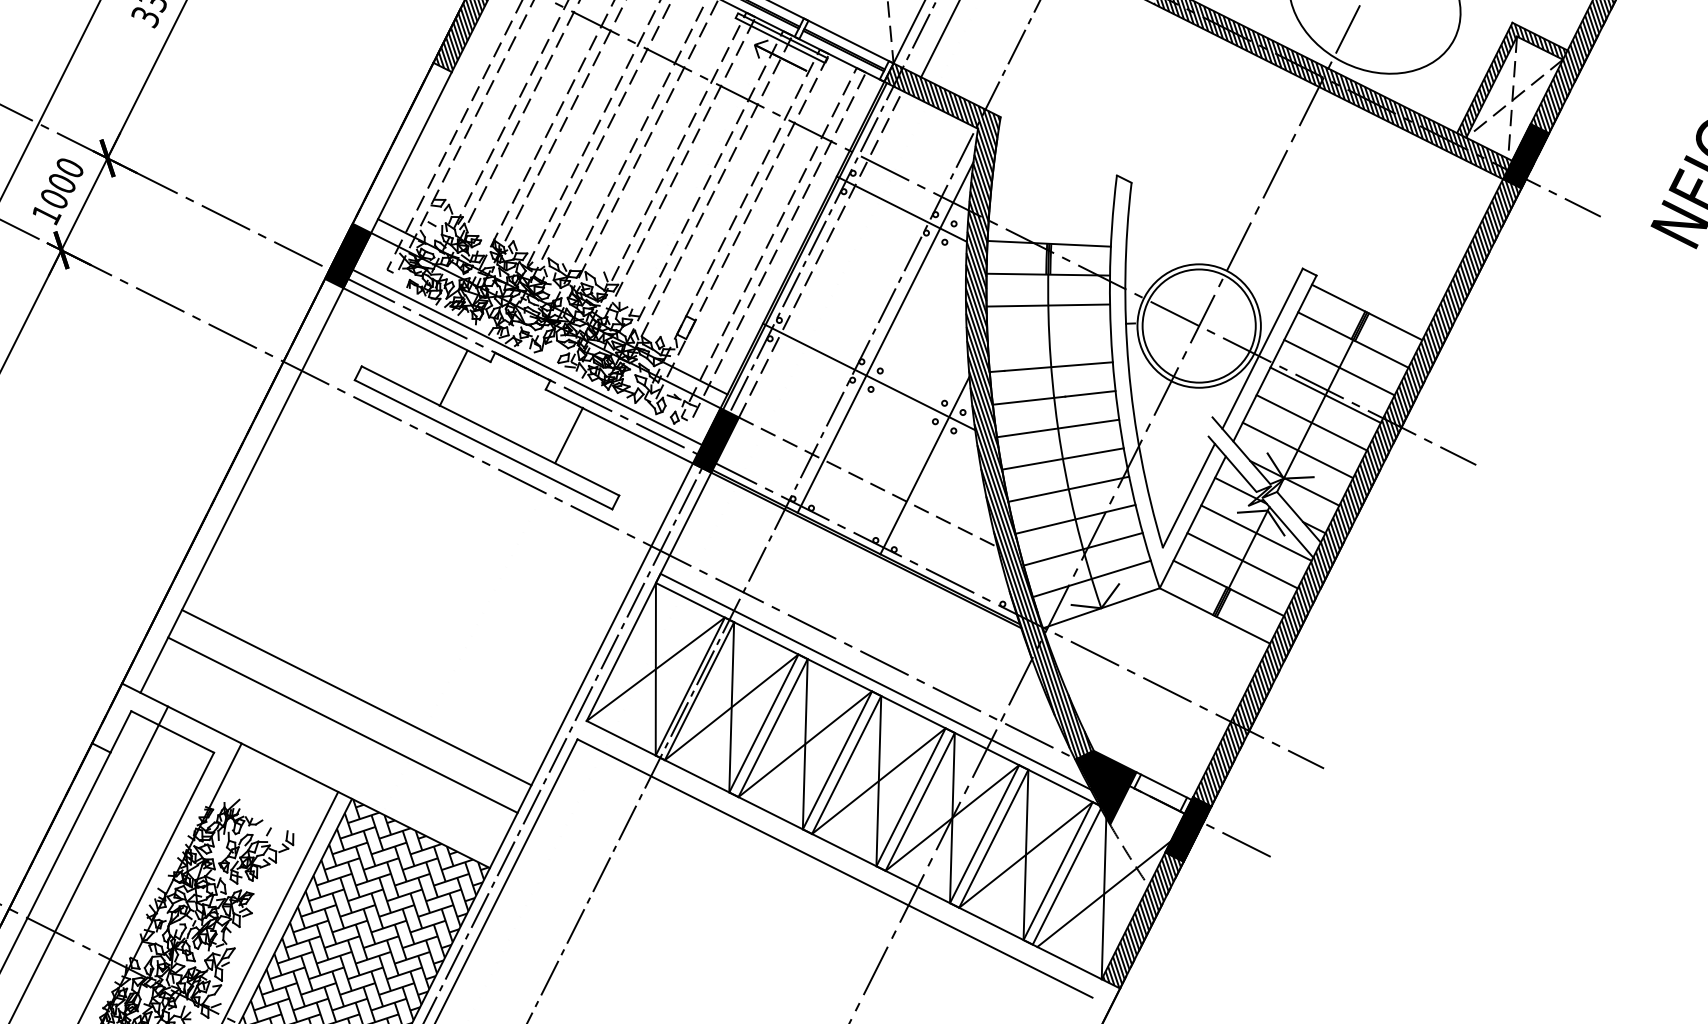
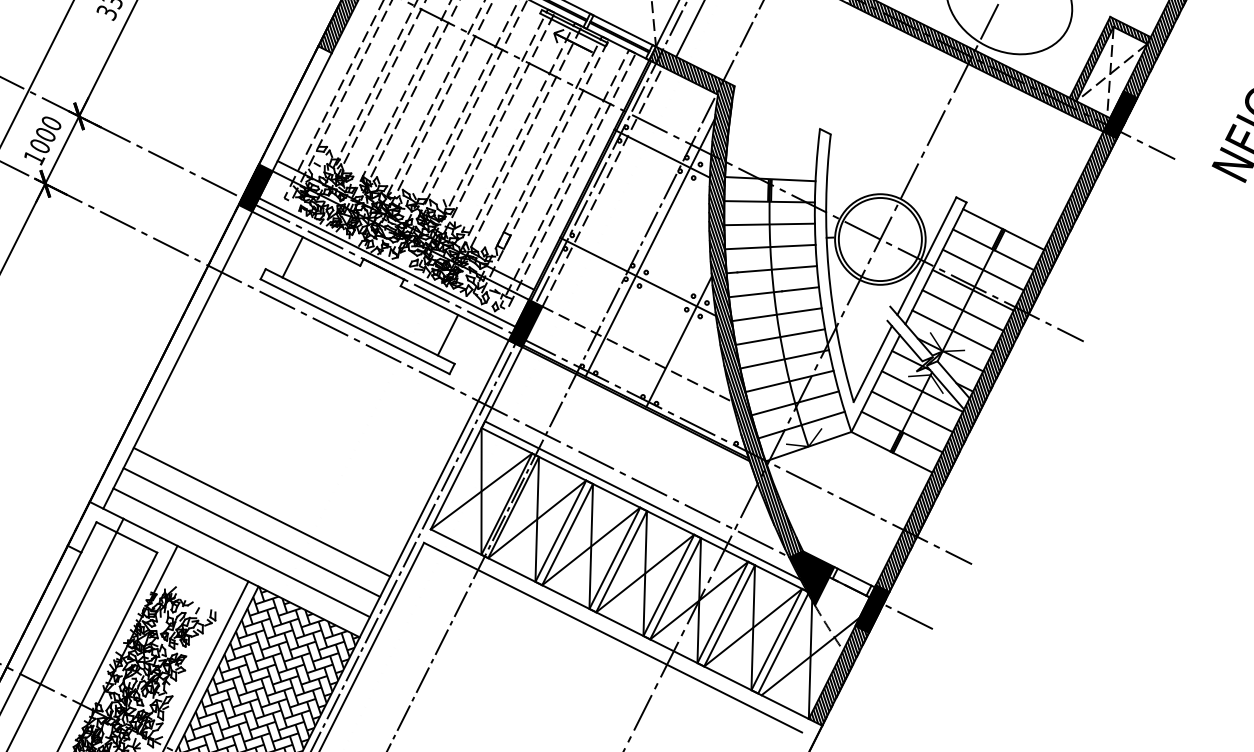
line: (1048, 336) -> (769, 247), added
line: (453, 377) -> (292, 256), moved
line: (568, 435) -> (447, 335), moved
line: (328, 752) -> (241, 552), added

